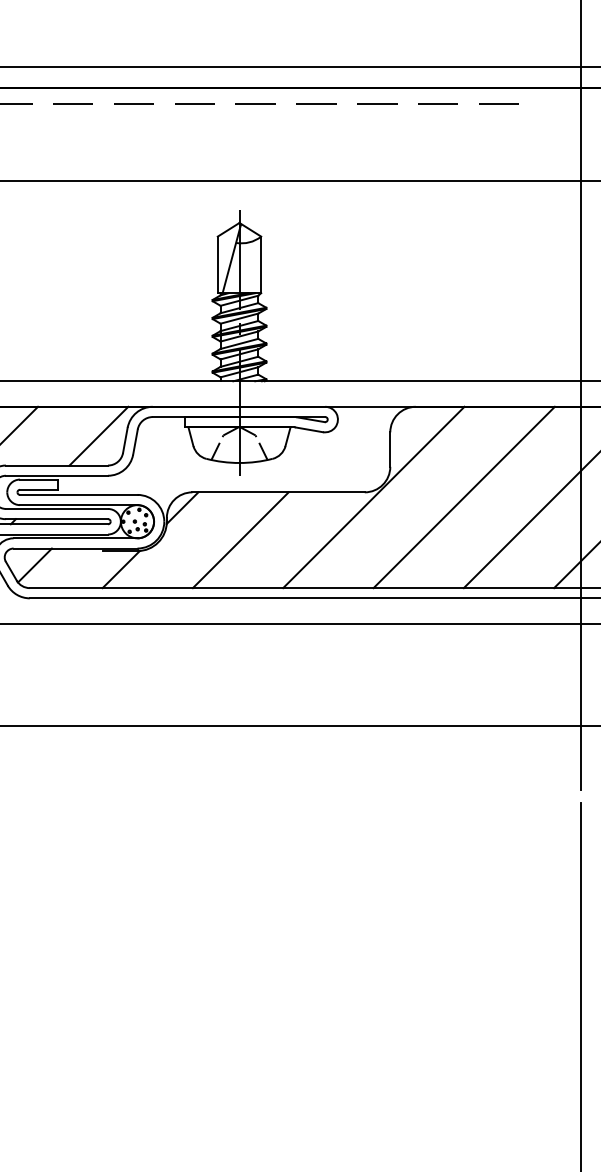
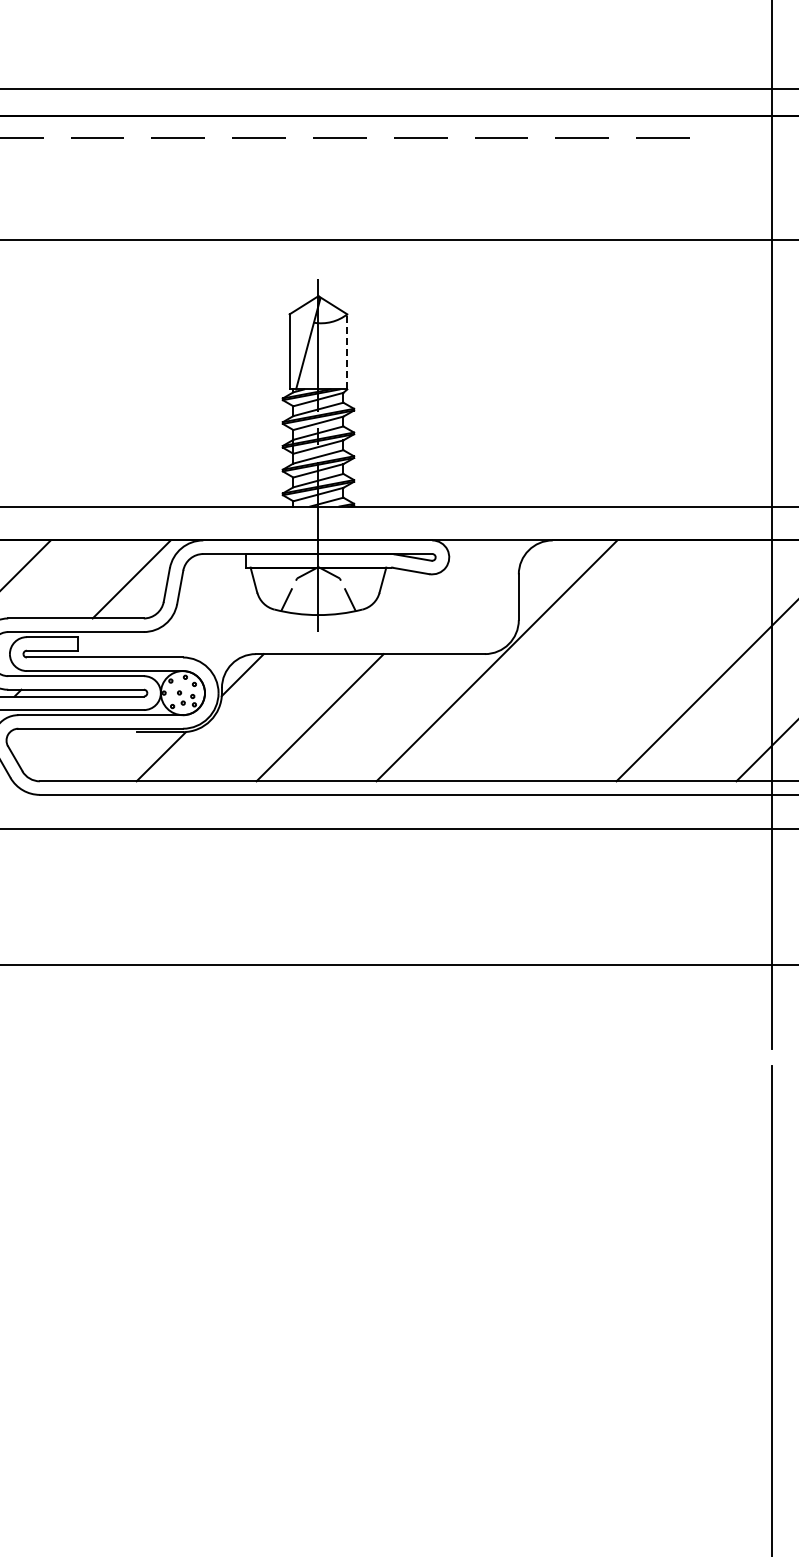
line: (261, 264) -> (347, 351), solid -> dashed
line: (463, 497) -> (616, 660), removed
line: (34, 564) -> (46, 750), removed

